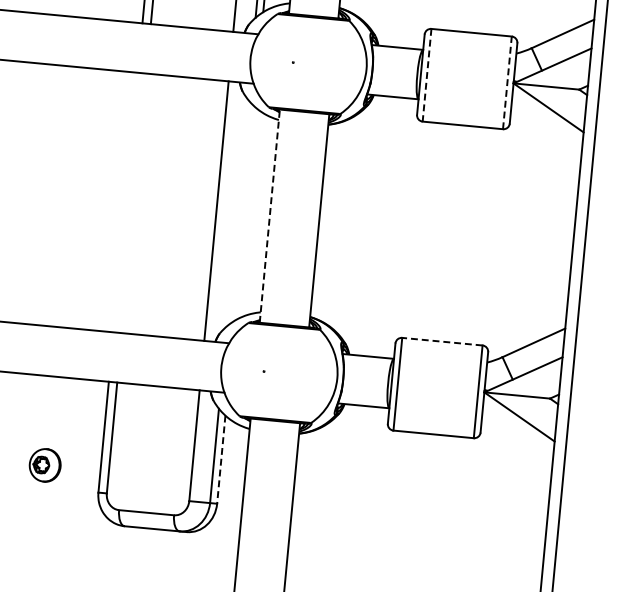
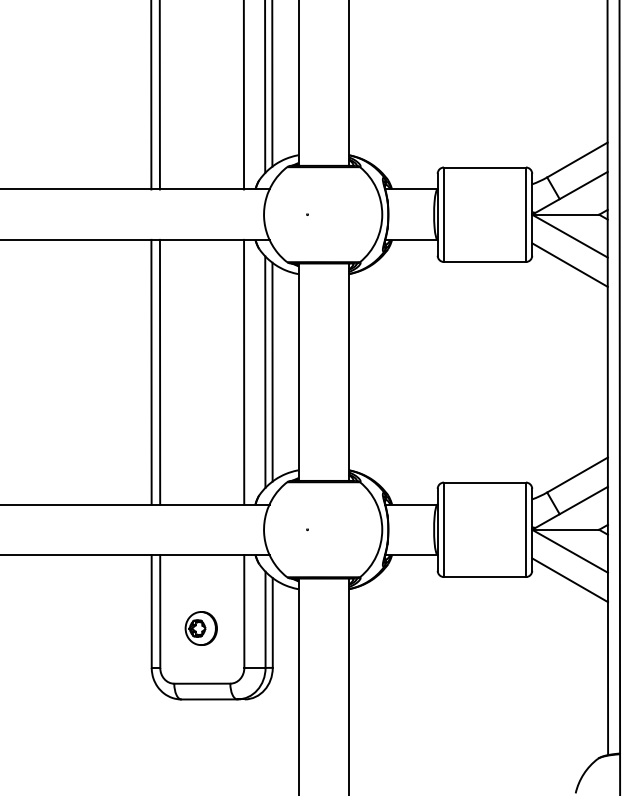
line: (427, 76) -> (444, 215), dashed -> solid
line: (507, 82) -> (525, 214), dashed -> solid
line: (545, 135) -> (569, 264), added
line: (125, 201) -> (151, 371), added
line: (133, 202) -> (159, 371), added
line: (237, 212) -> (265, 371), added
line: (244, 213) -> (272, 371), added
line: (269, 216) -> (298, 372), dashed -> solid
line: (441, 341) -> (484, 482), dashed -> solid
line: (516, 445) -> (569, 580), added
line: (221, 459) -> (272, 622), dashed -> solid
part: (44, 465) -> (200, 628), moved

